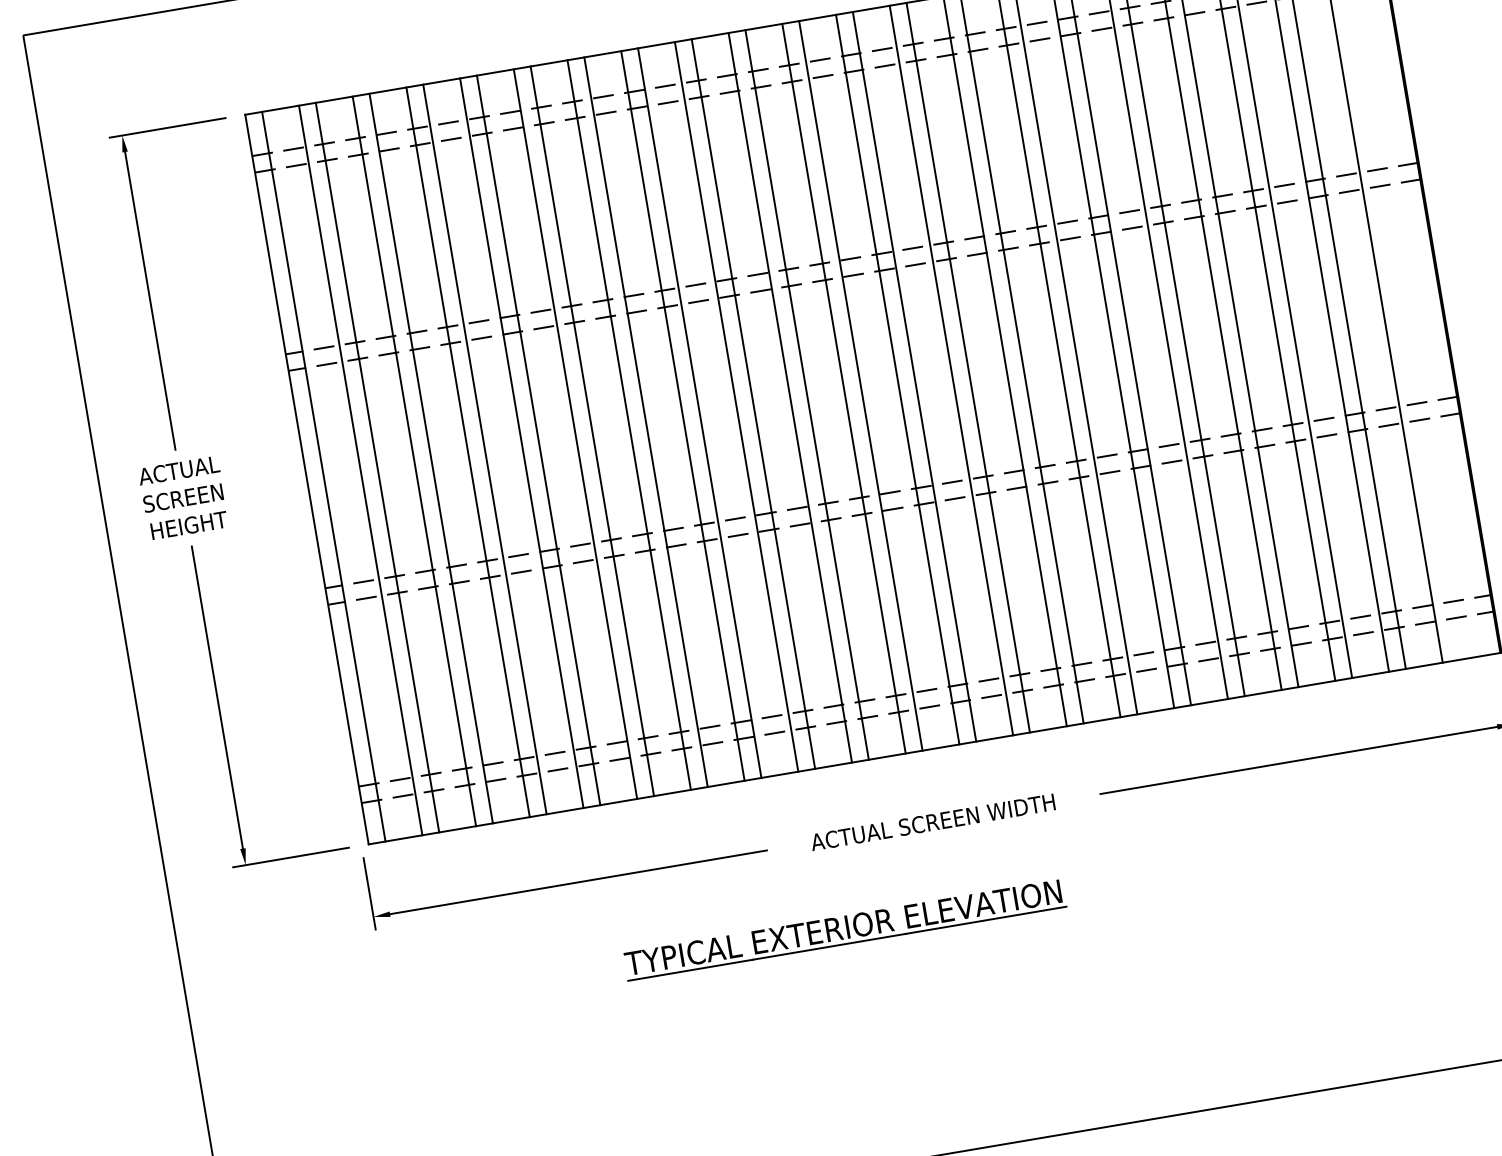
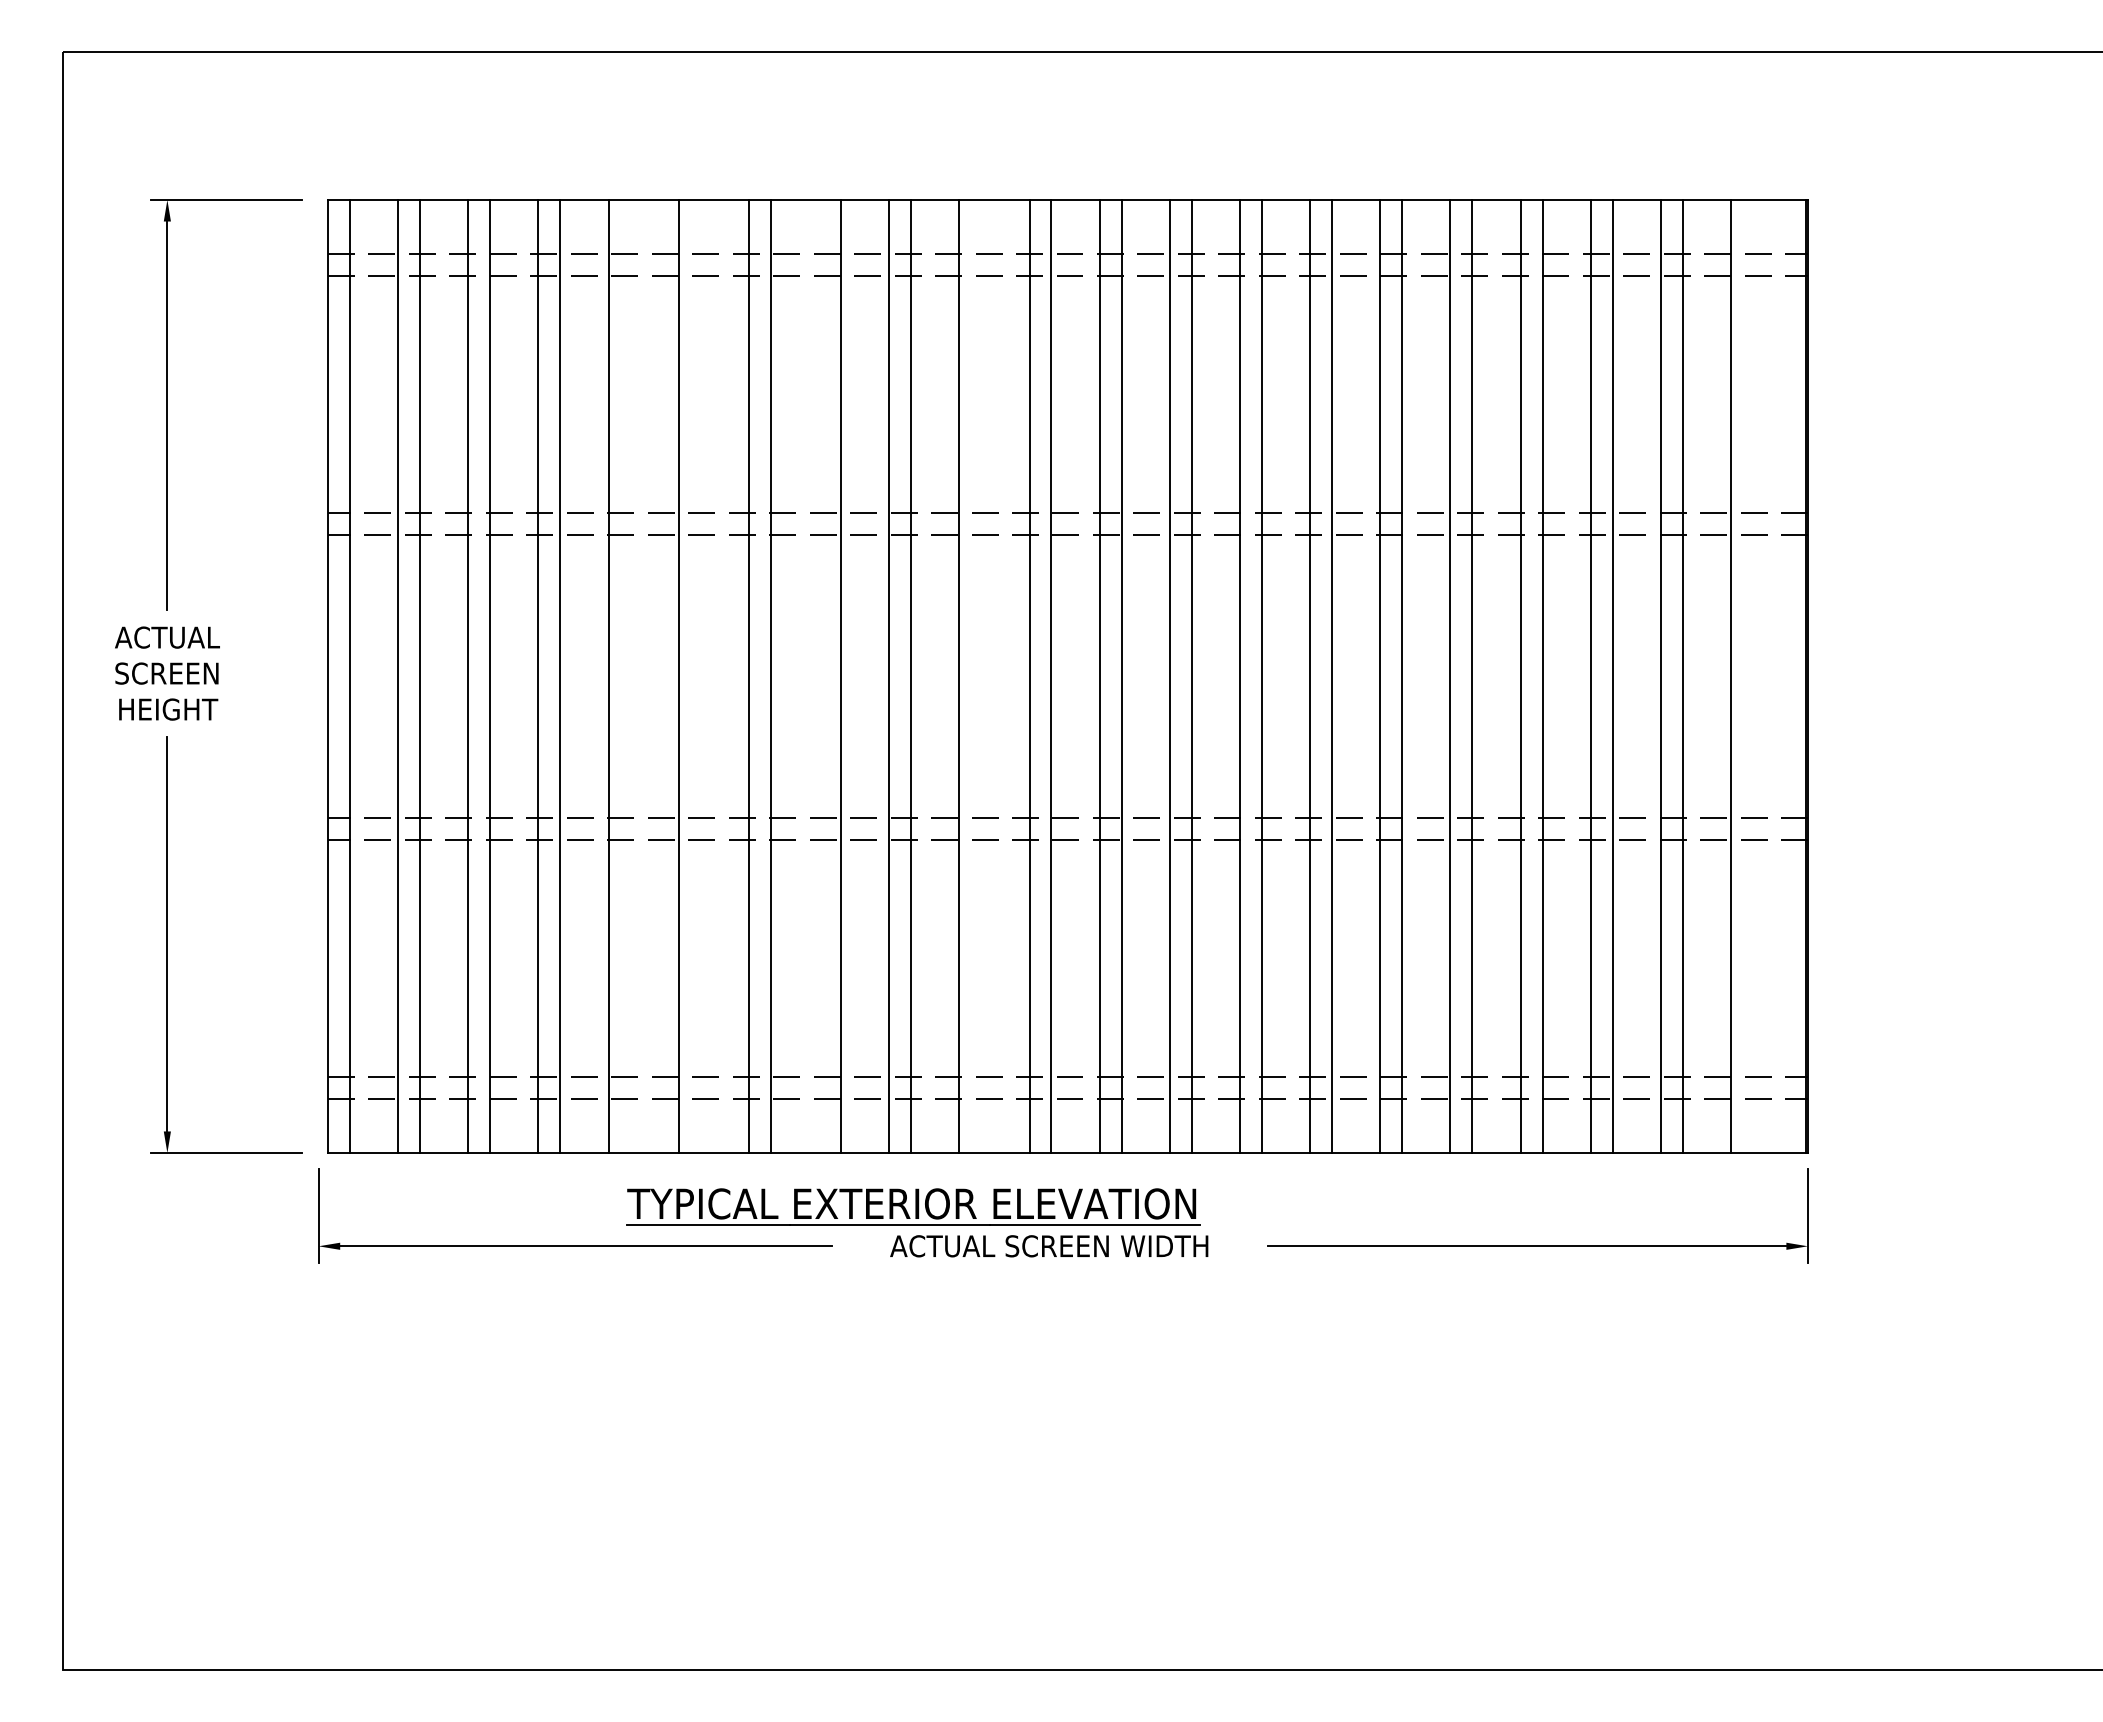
line: (807, 394) -> (981, 676), removed
line: (683, 415) -> (819, 676), removed
line: (592, 431) -> (700, 676), removed
line: (538, 440) -> (630, 676), removed
part: (844, 929) -> (913, 1206), moved

